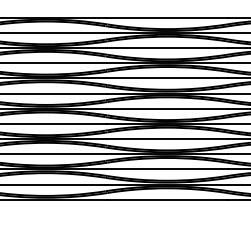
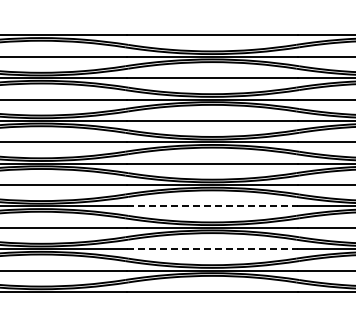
line: (167, 139) -> (212, 206), solid -> dashed
line: (167, 169) -> (212, 249), solid -> dashed

